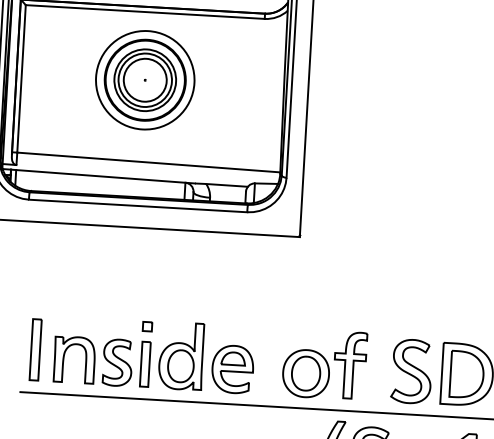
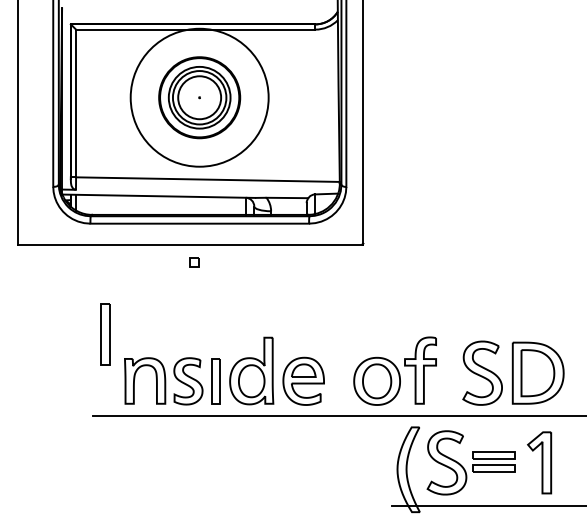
circle: (145, 80) -> (199, 97), size x1.4
part: (147, 326) -> (194, 262), moved
part: (35, 350) -> (105, 334), moved

